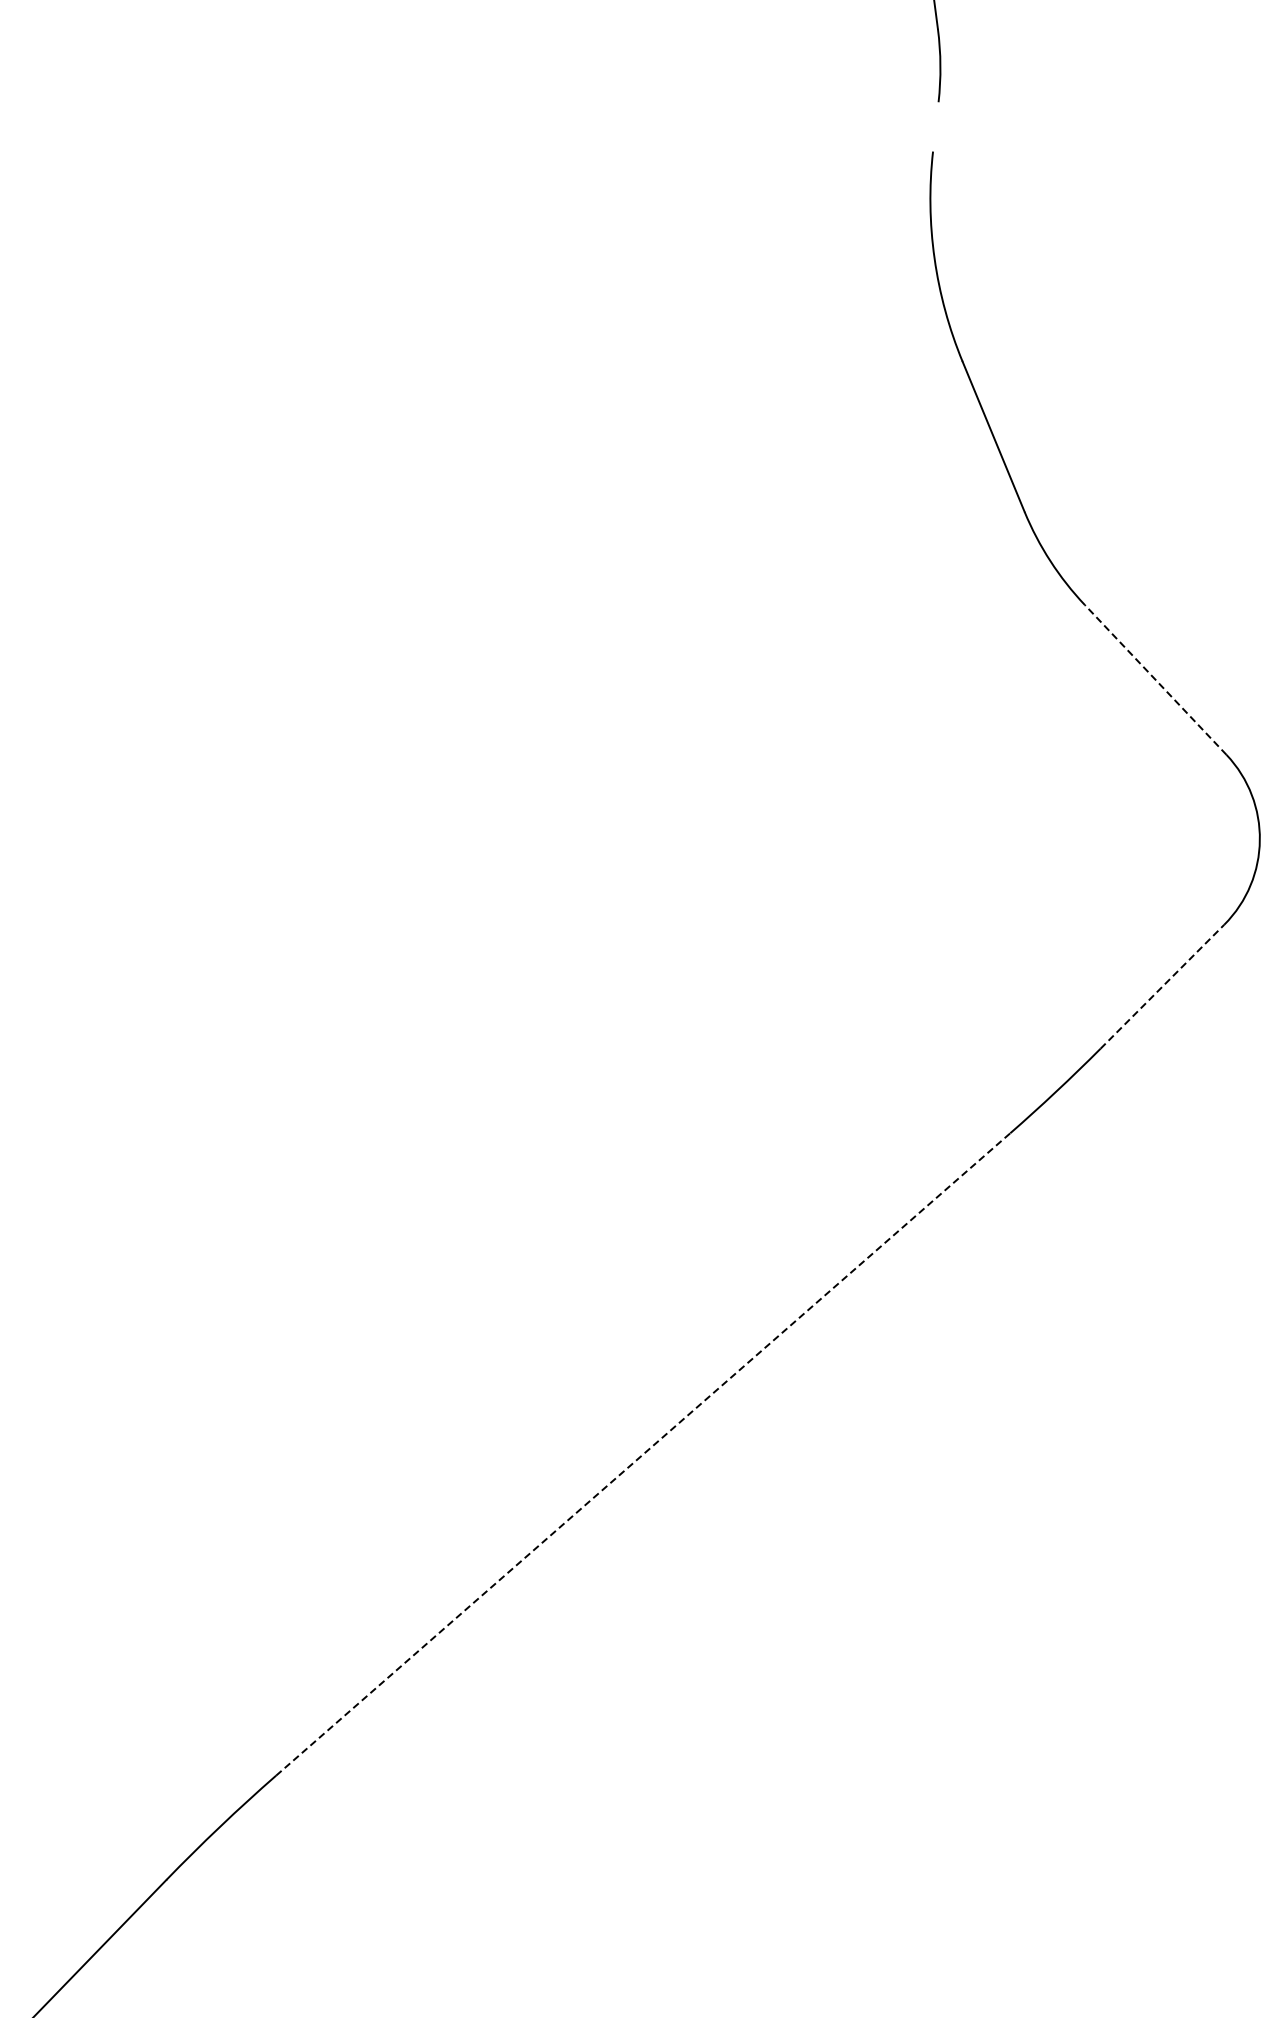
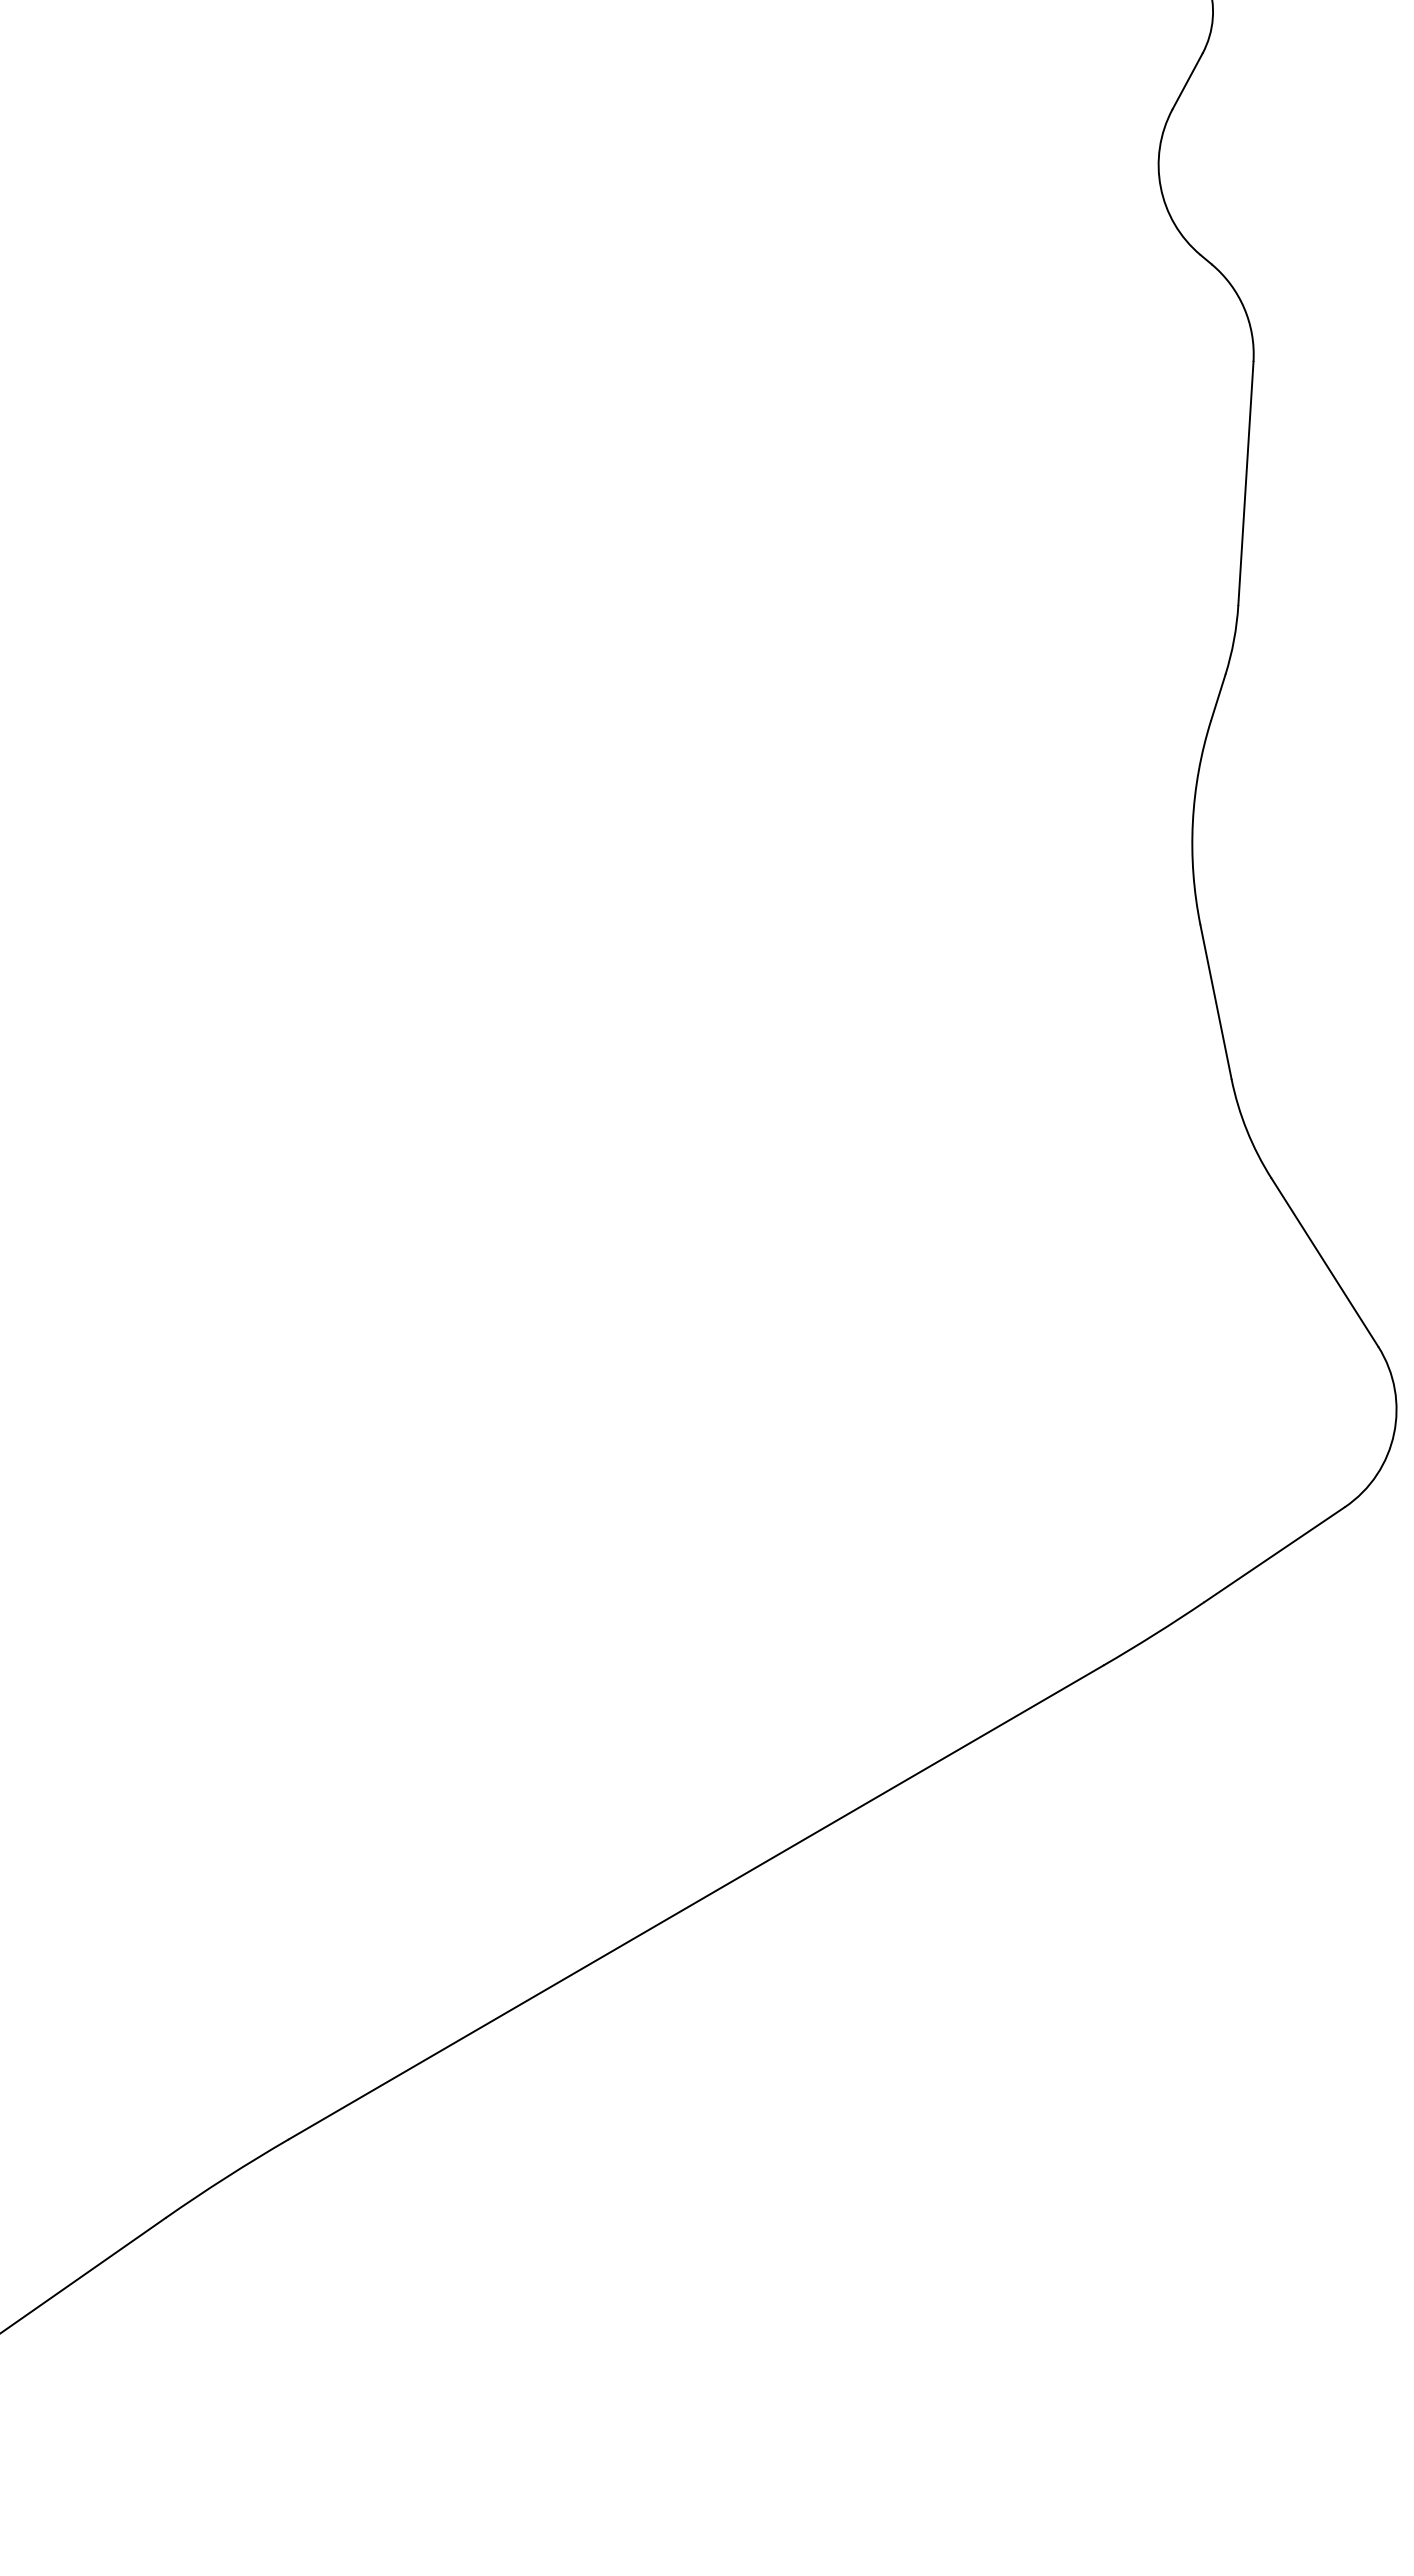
line: (935, 126) -> (1218, 697), added
line: (1155, 680) -> (1324, 1262), dashed -> solid
line: (1162, 986) -> (1274, 1554), dashed -> solid
line: (643, 1454) -> (696, 1902), dashed -> solid

